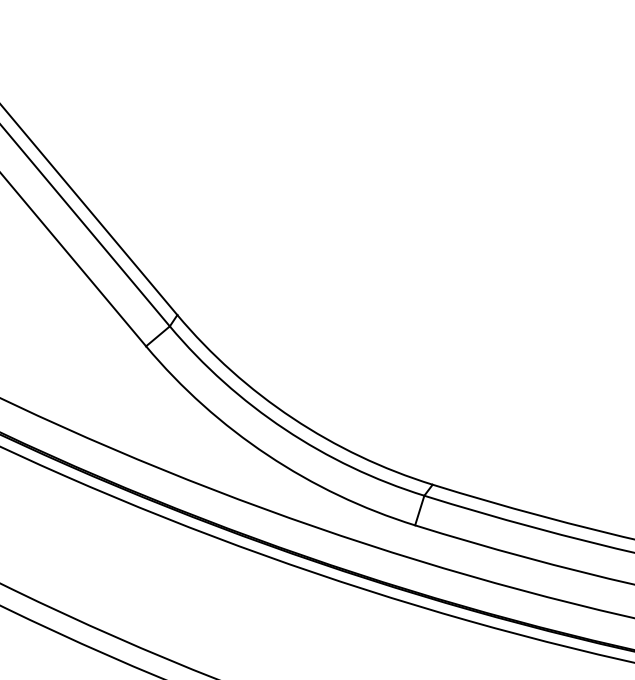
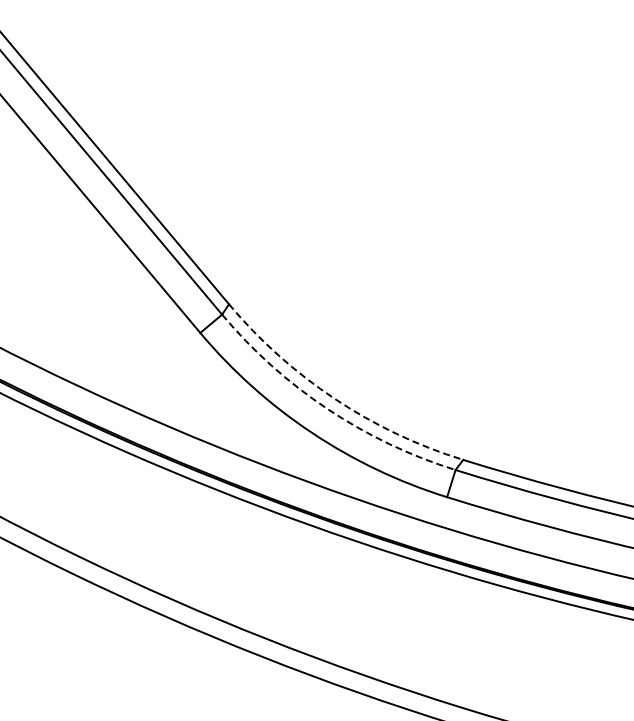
arc: (292, 417) -> (334, 398), solid -> dashed
arc: (284, 429) -> (327, 409), solid -> dashed

